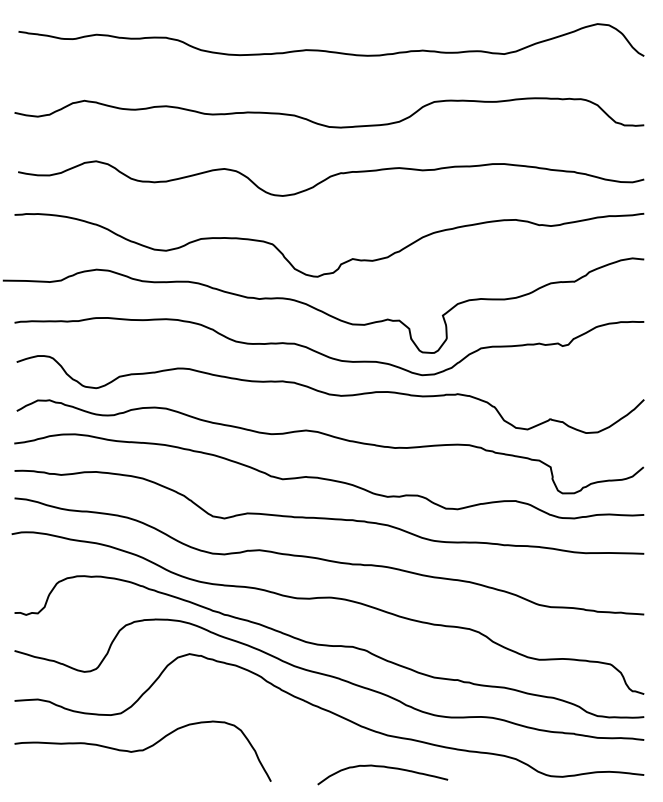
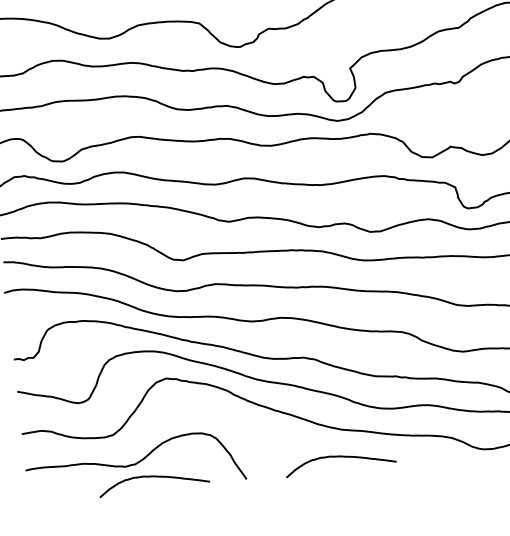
curve: (162, 767) -> (153, 477), added

